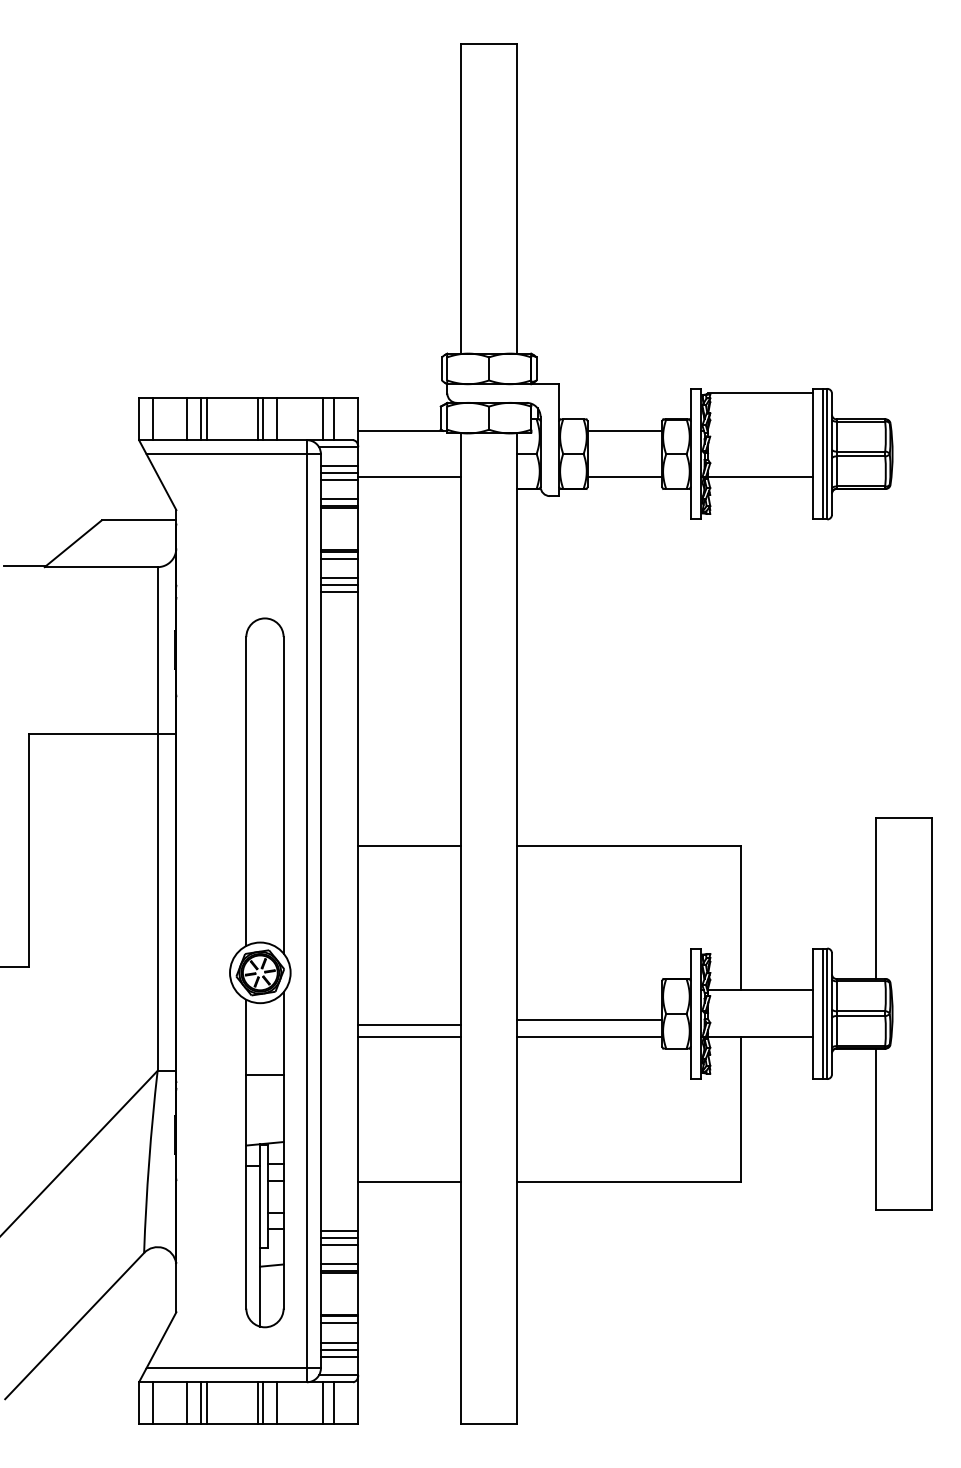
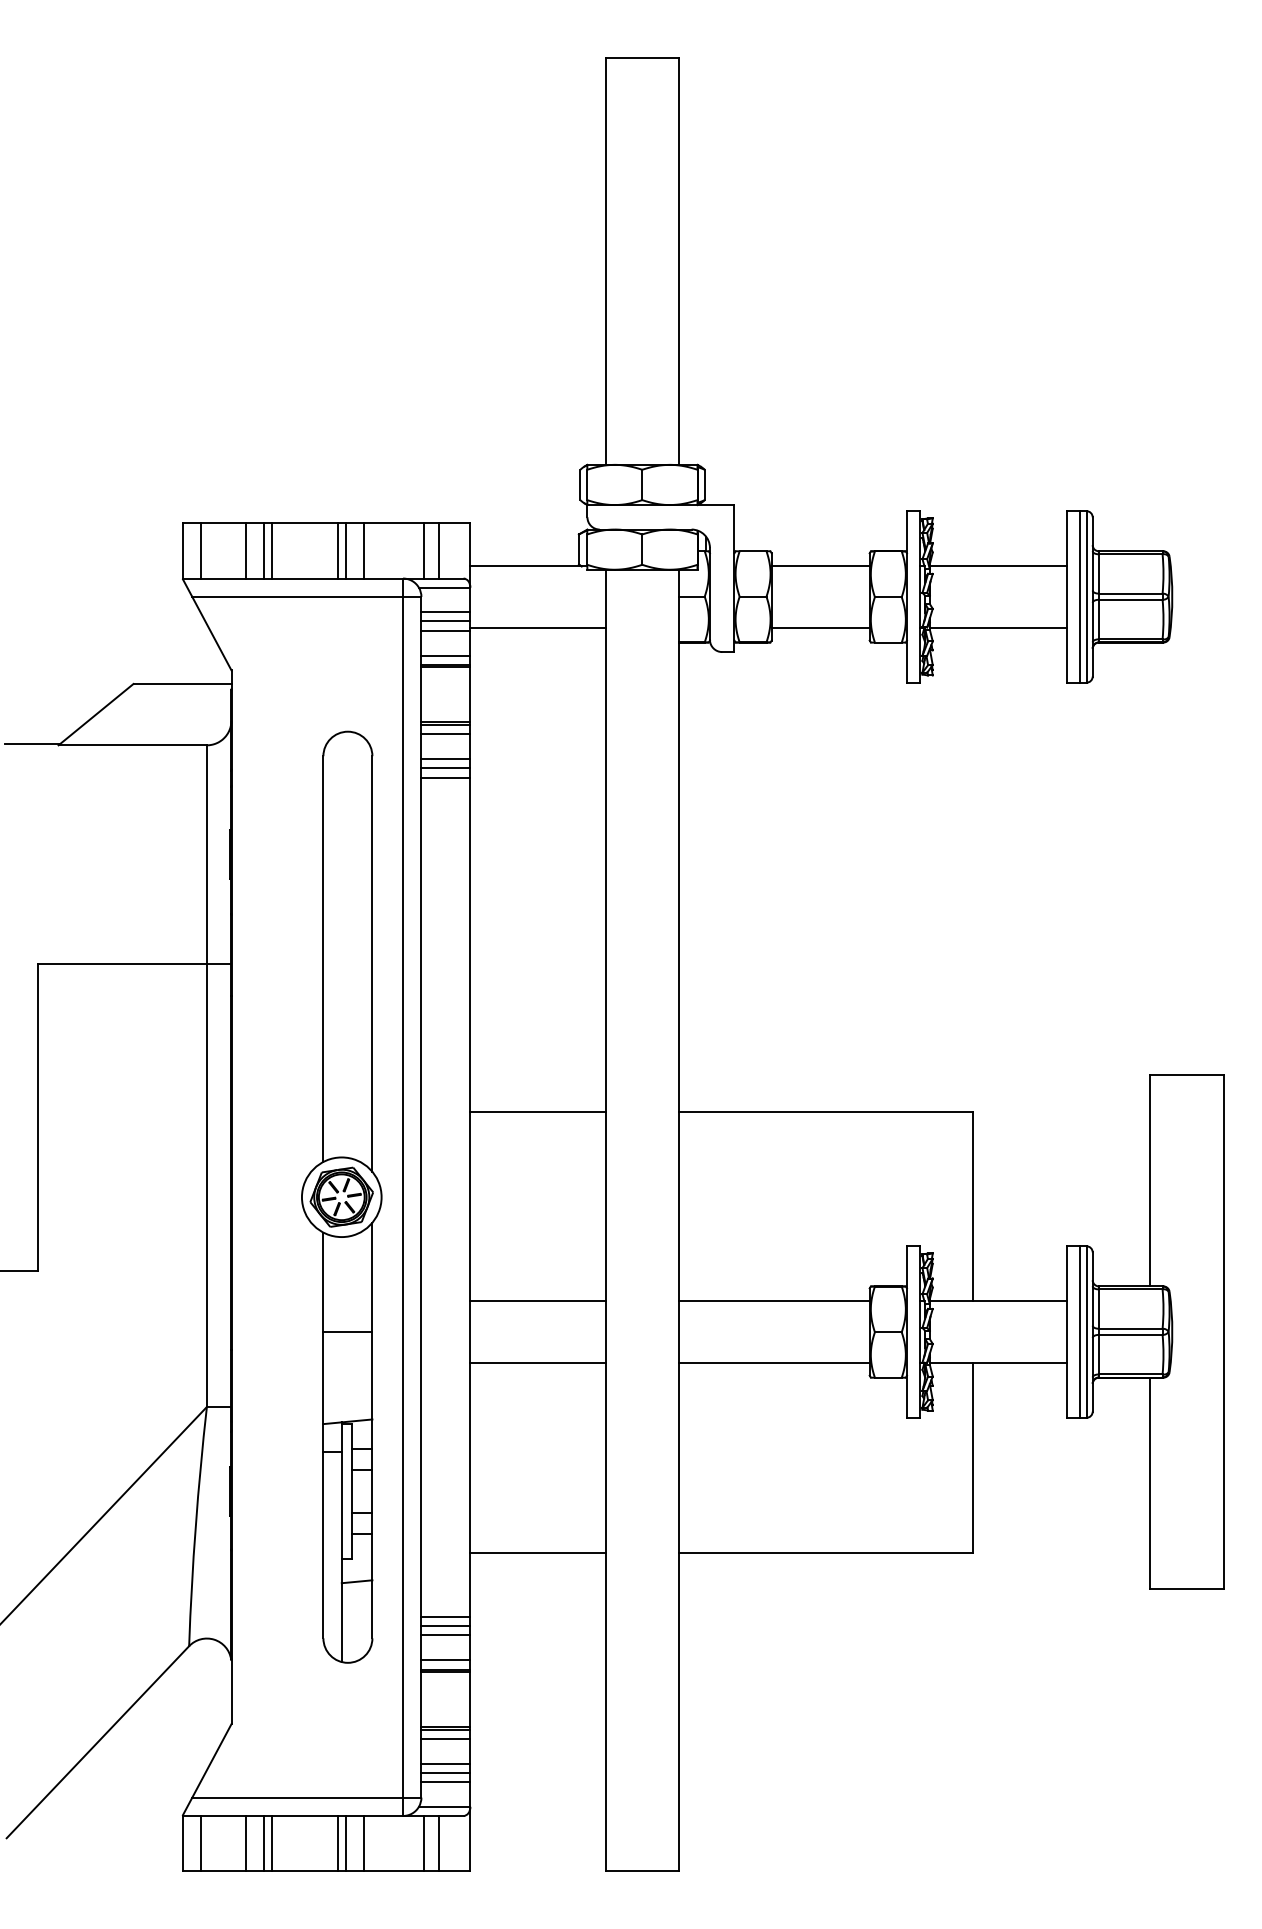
line: (760, 392) -> (998, 566), moved
part: (260, 972) -> (341, 1196), moved
line: (589, 1020) -> (774, 1301), moved
line: (409, 1024) -> (537, 1301), moved

